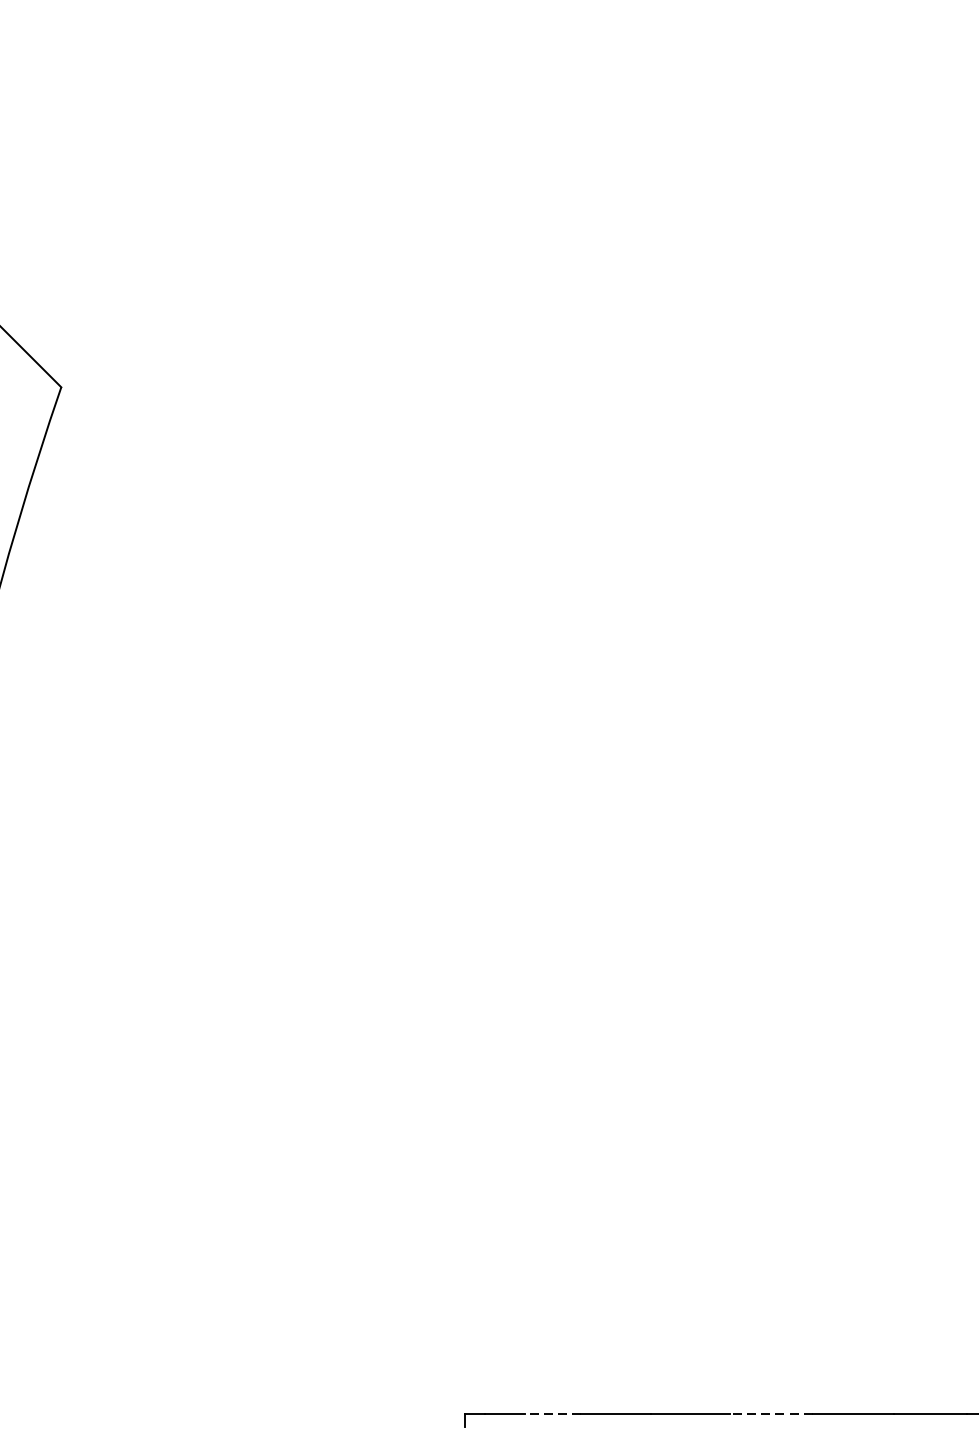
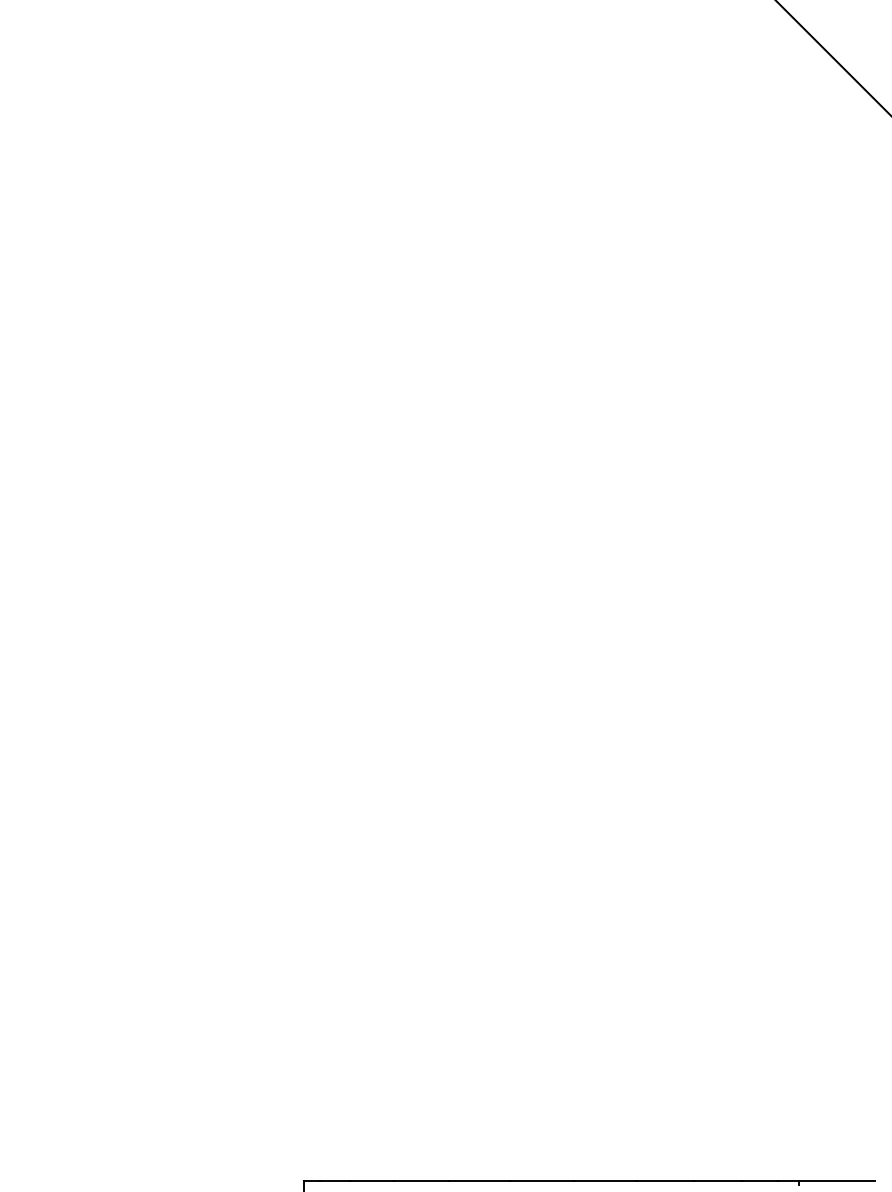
line: (551, 1414) -> (371, 1181), dashed -> solid
line: (770, 1414) -> (541, 1181), dashed -> solid

